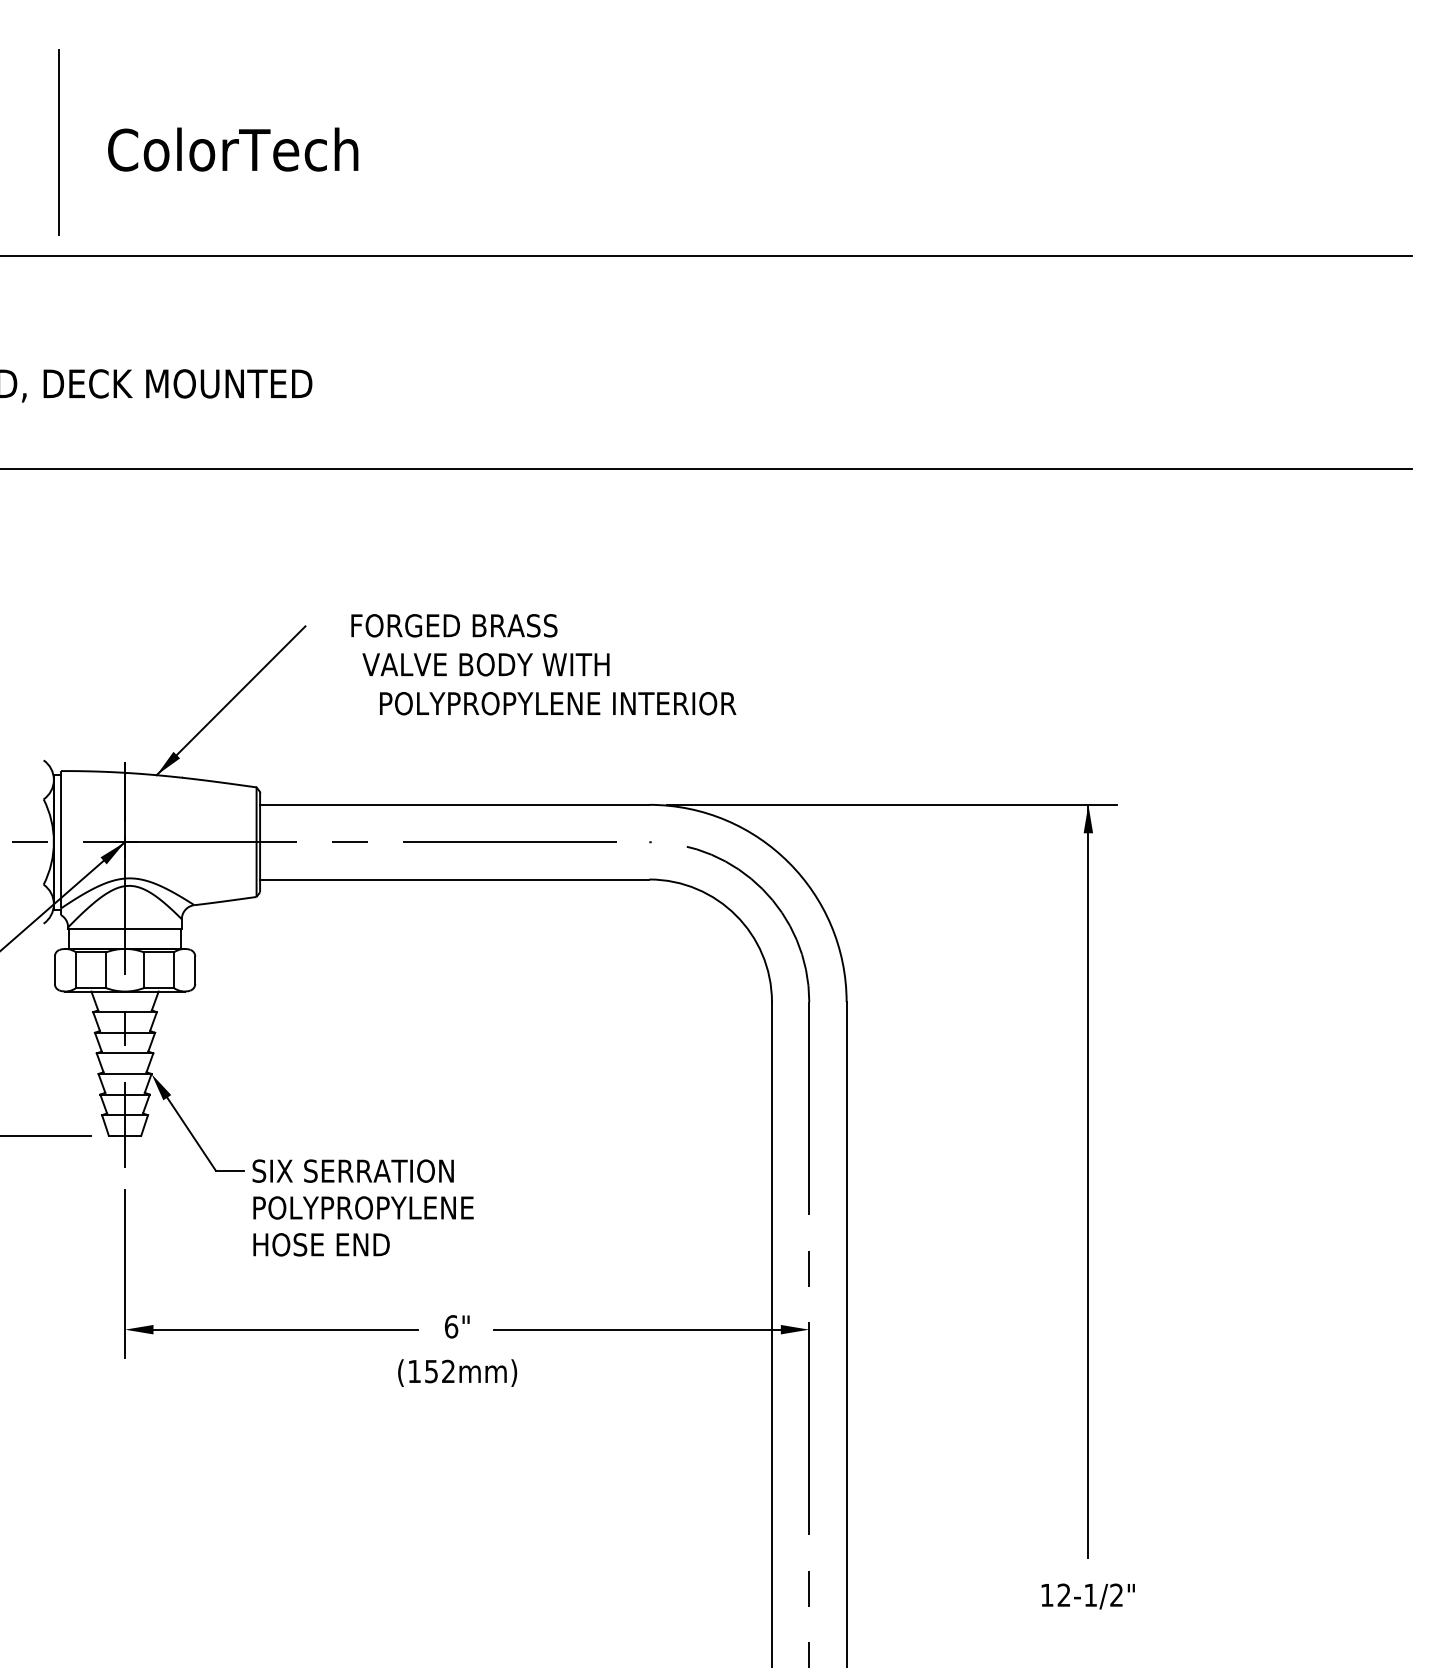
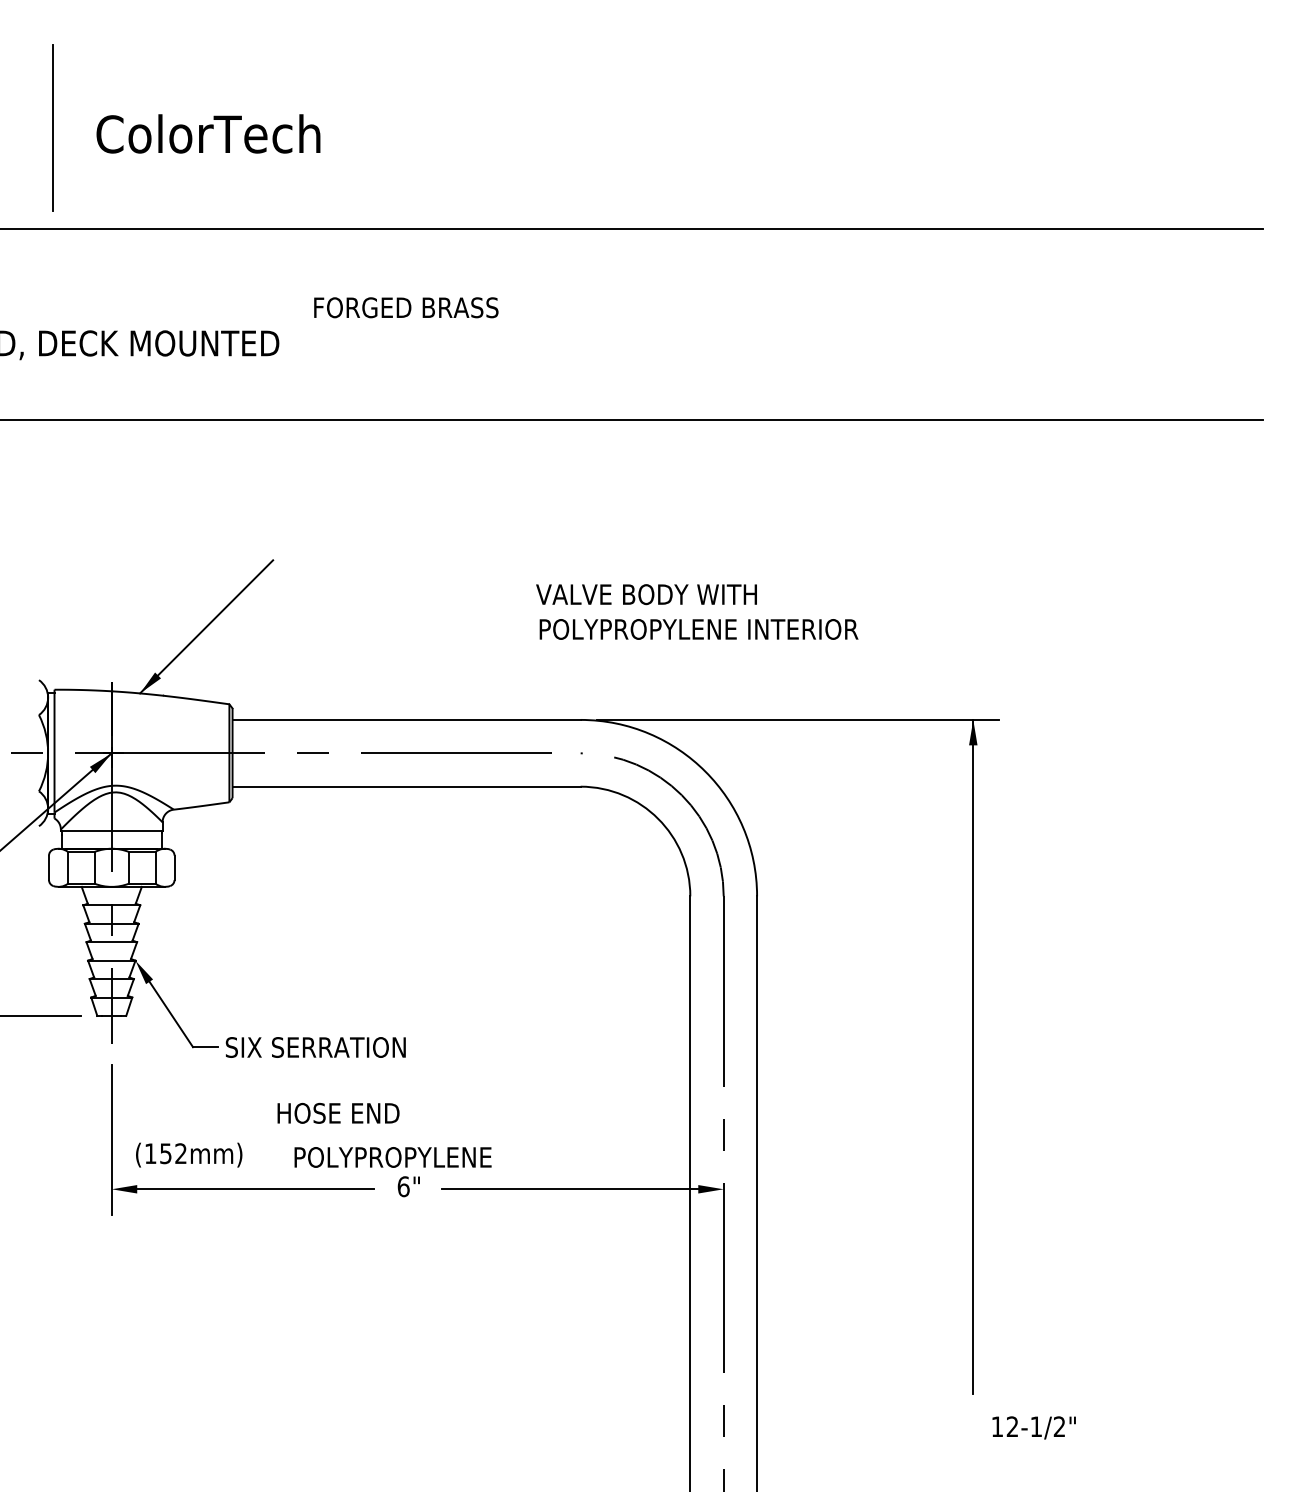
text: (454, 625) -> (406, 307), moved
text: (485, 664) -> (646, 594), moved
text: (557, 703) -> (698, 629), moved
text: (362, 1208) -> (392, 1157), moved
text: (321, 1243) -> (338, 1112), moved
text: (457, 1372) -> (189, 1154), moved
text: (1087, 1596) -> (1033, 1427), moved

